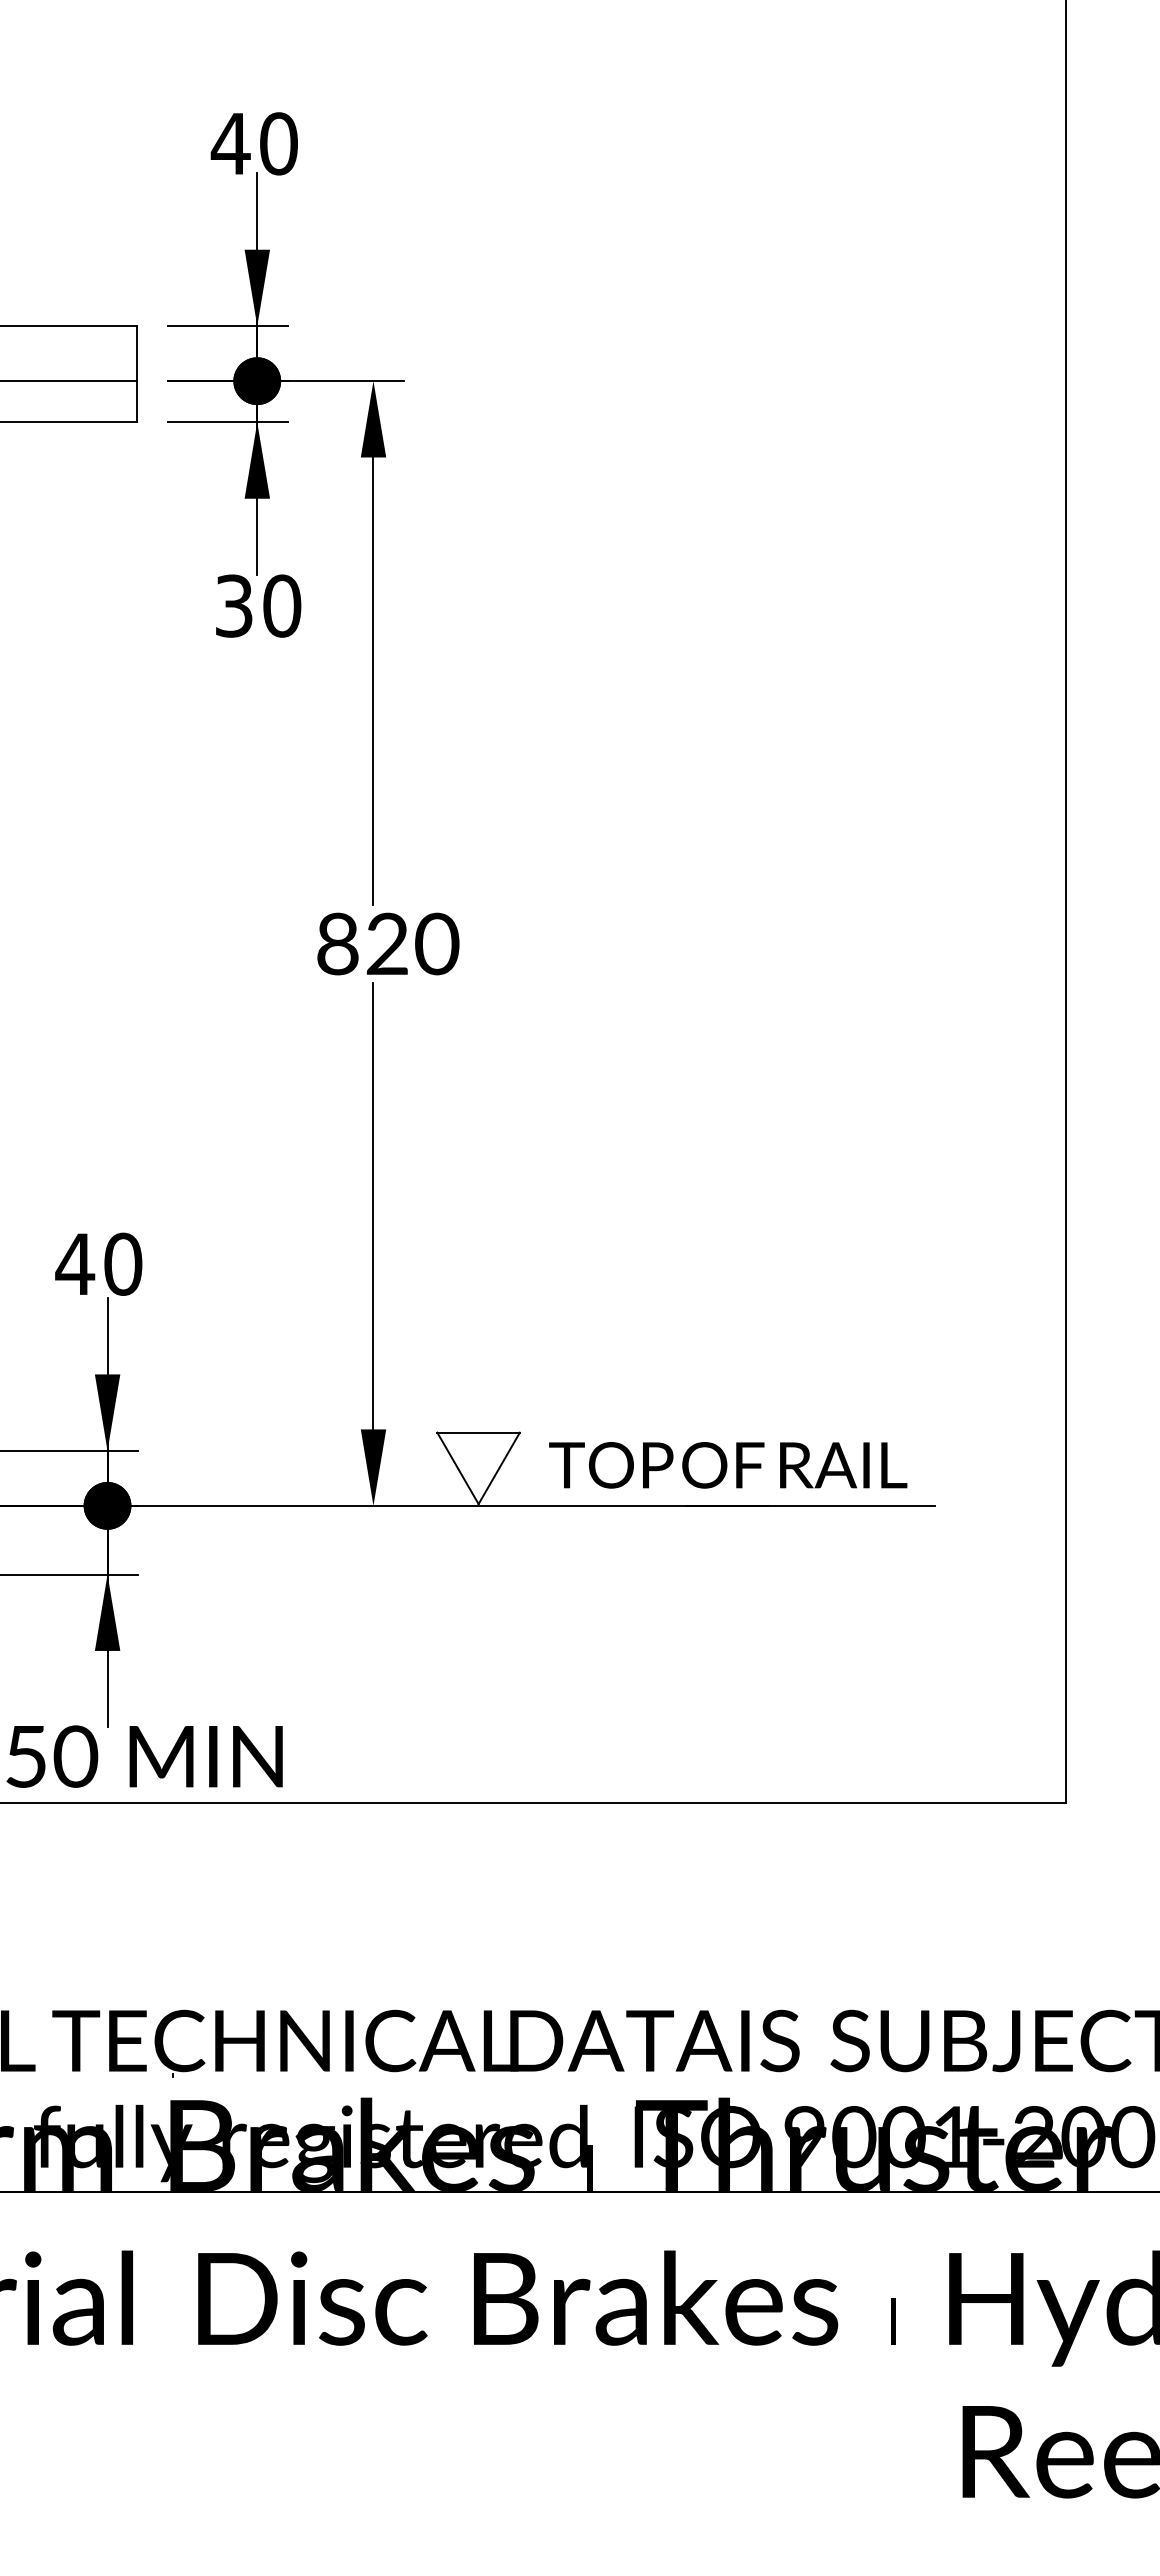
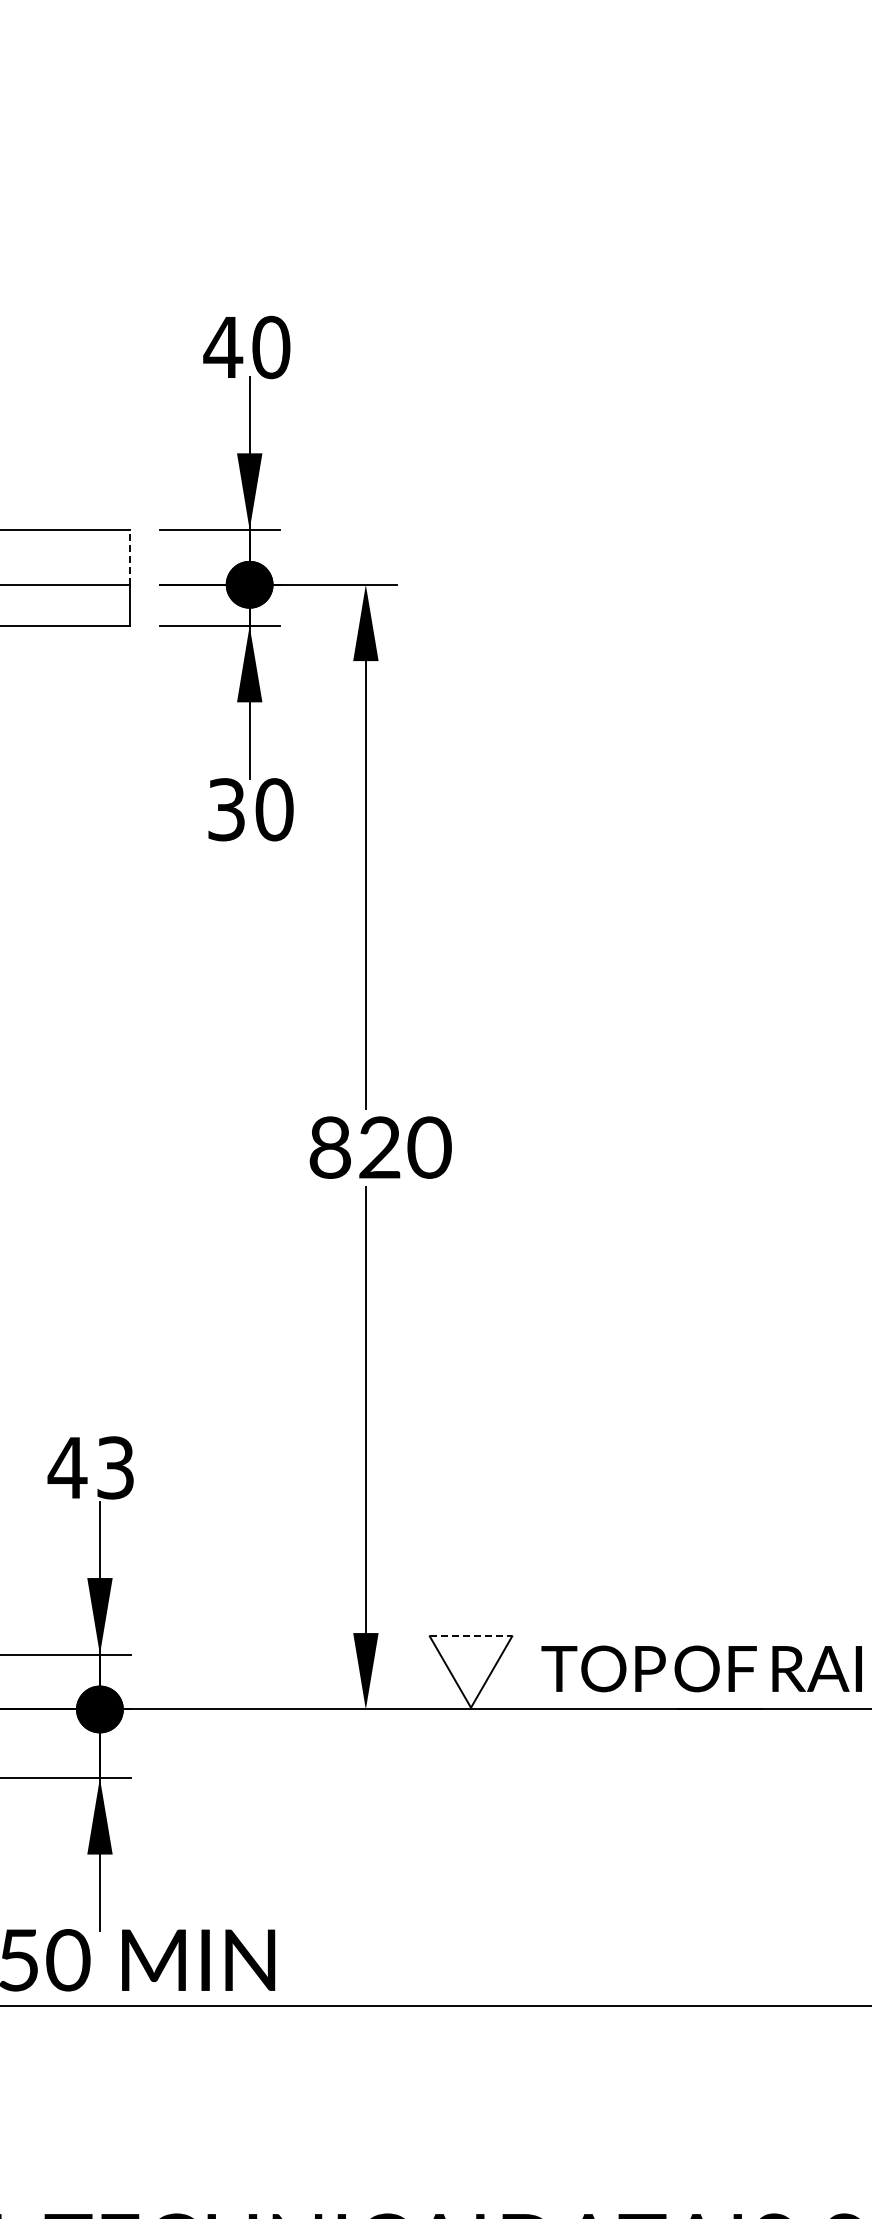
line: (137, 353) -> (129, 557), solid -> dashed
text: (123, 1263) -> (115, 1467), 40 -> 43
line: (479, 1432) -> (471, 1636), solid -> dashed

